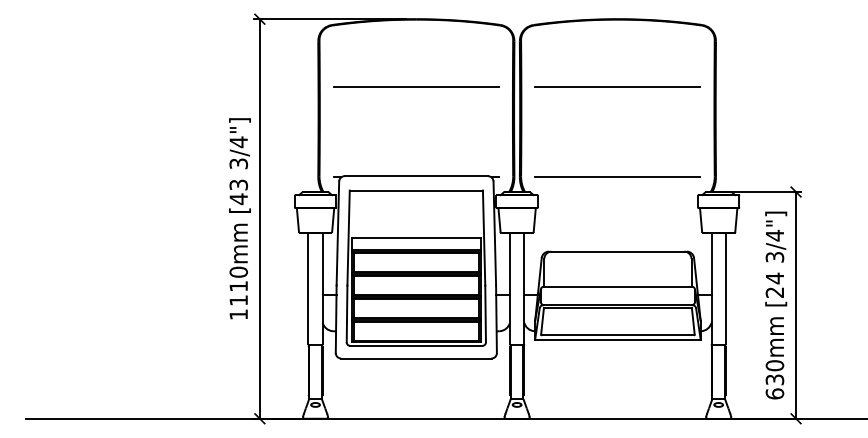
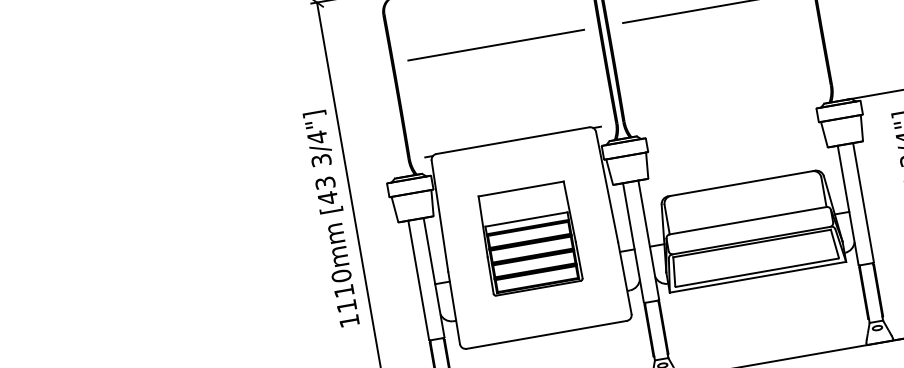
line: (617, 177) -> (727, 104), removed
part: (415, 267) -> (528, 238), size x0.6

